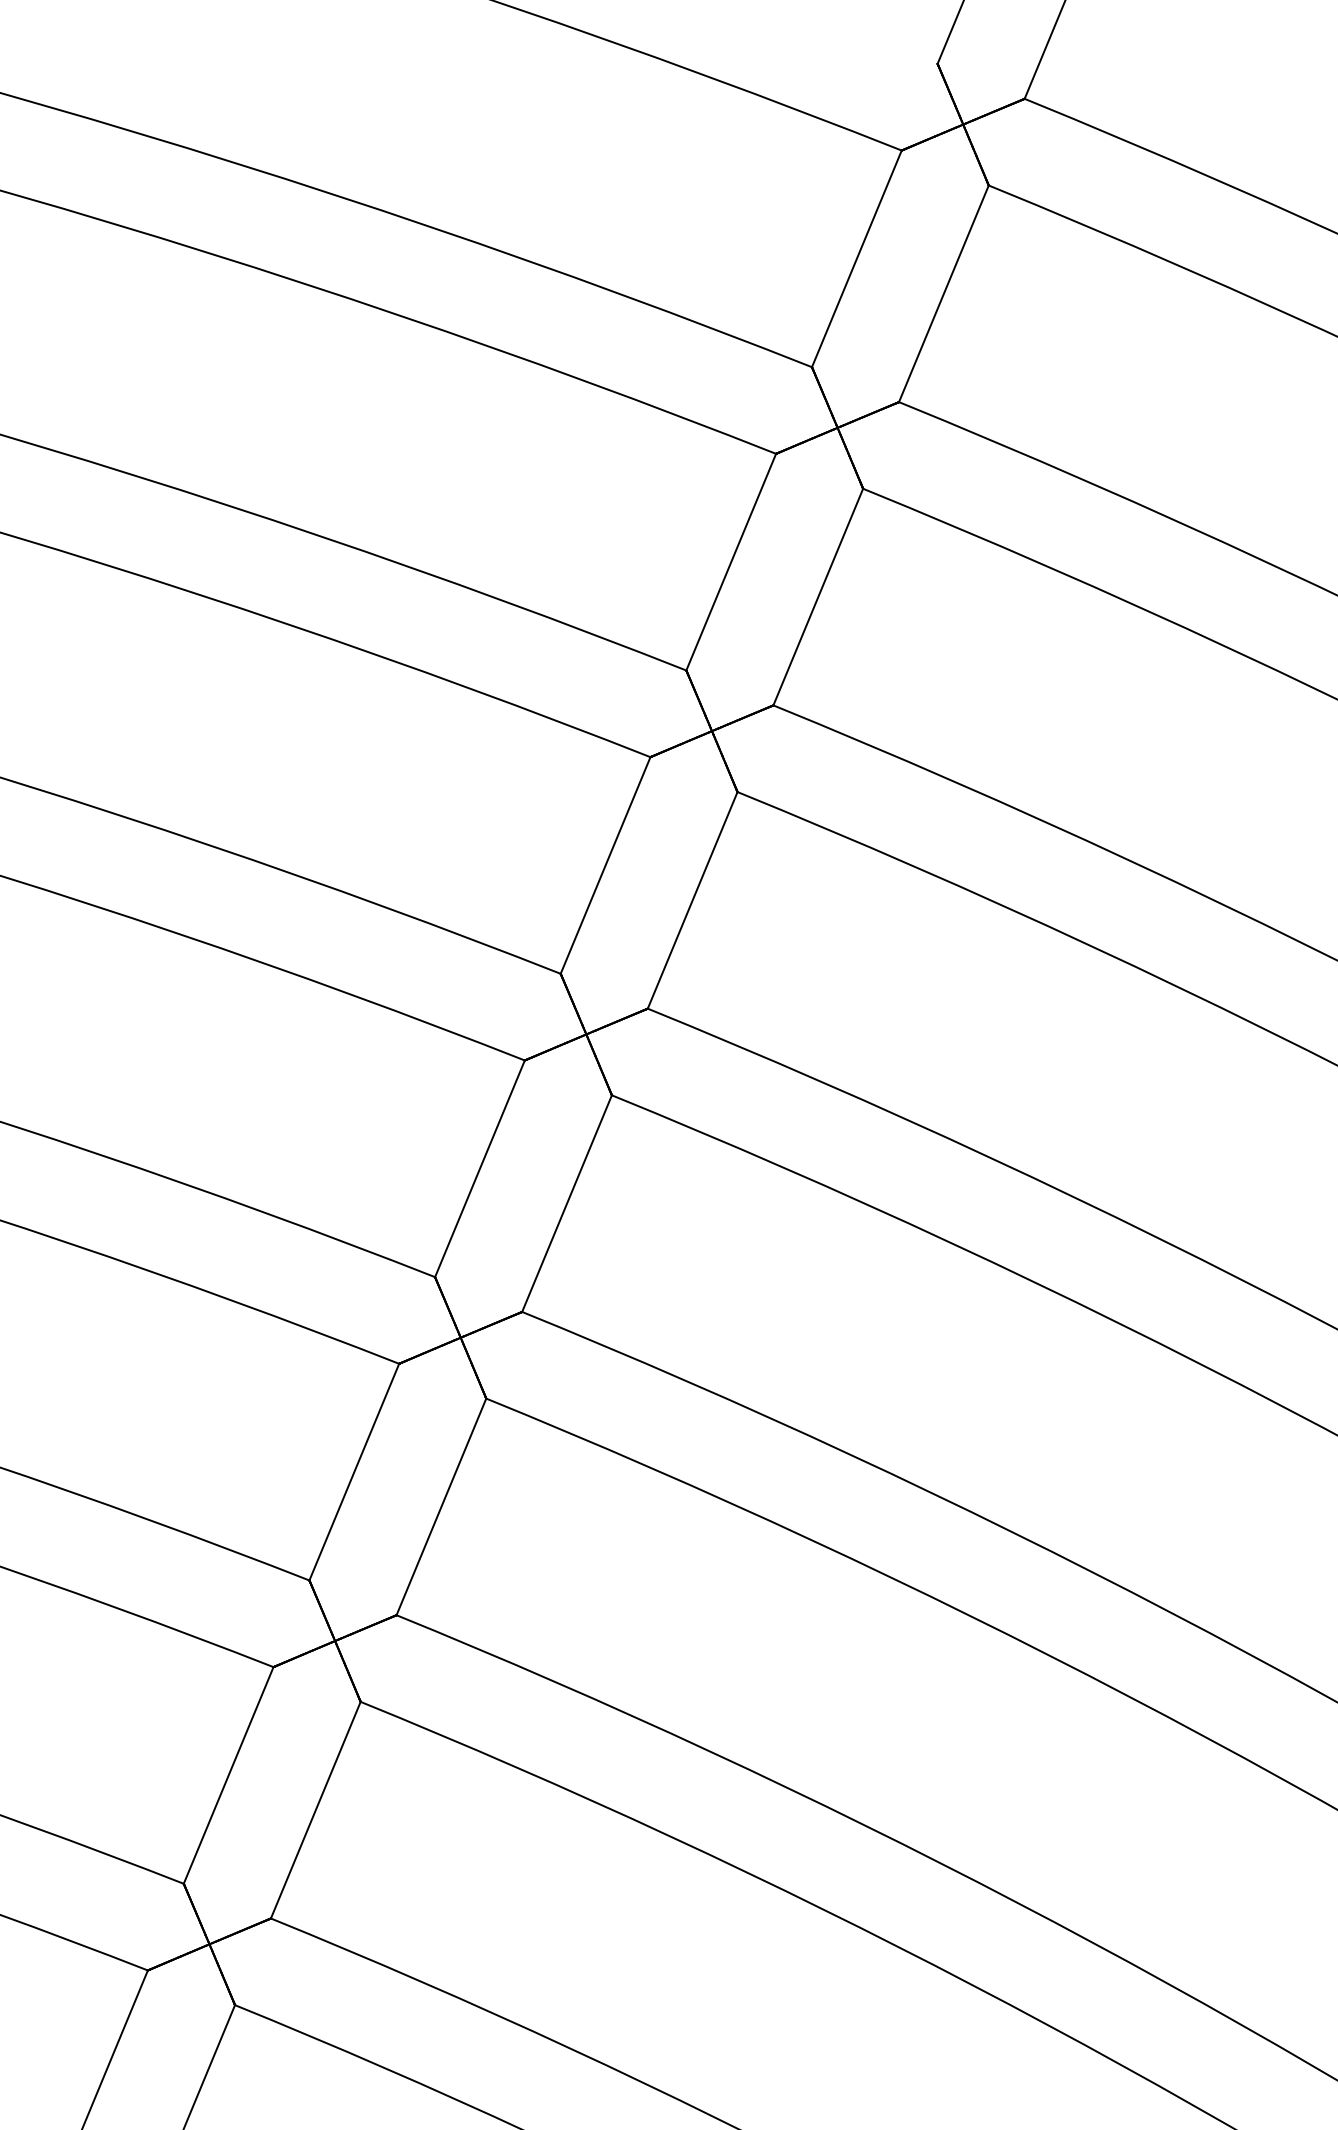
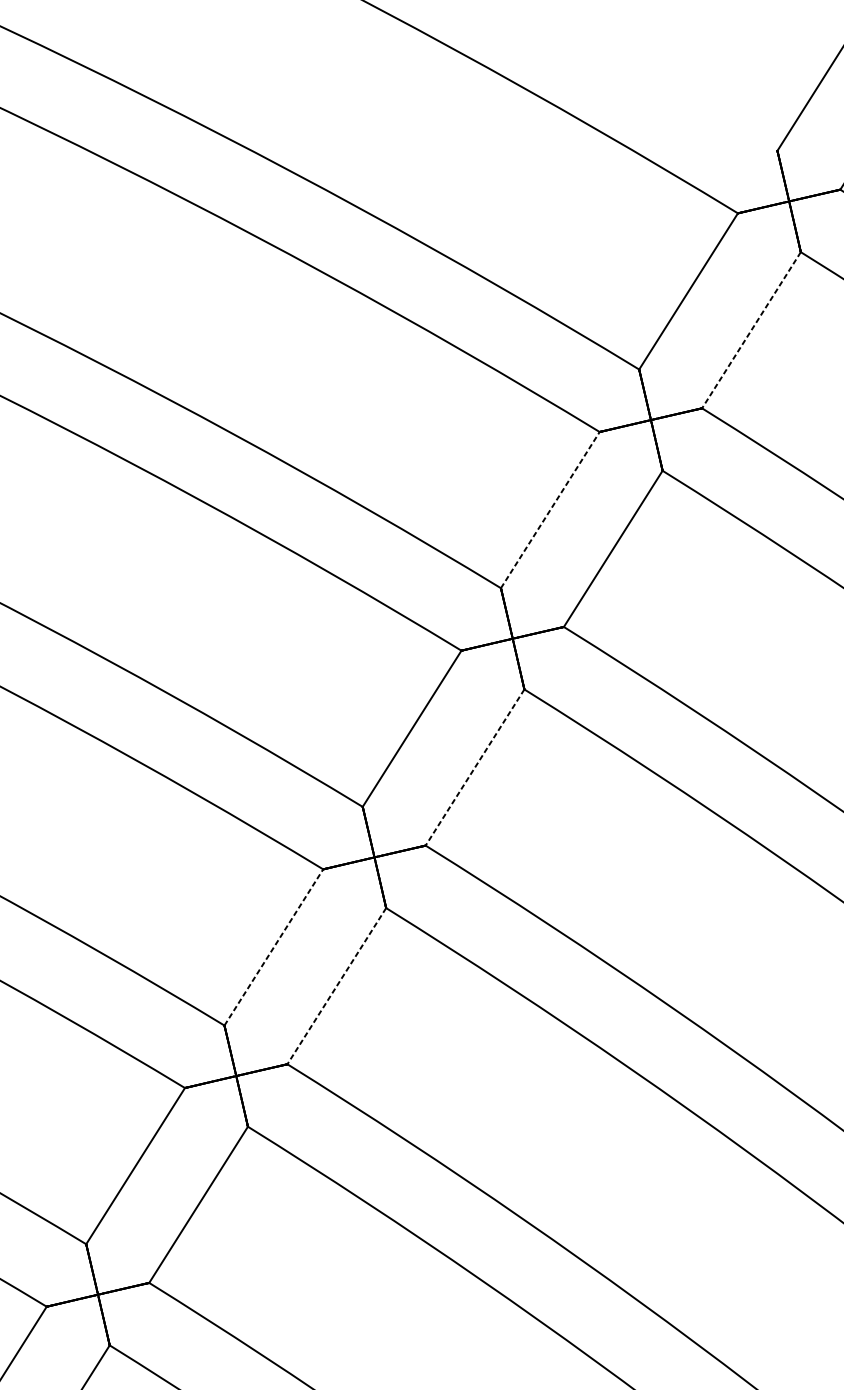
line: (943, 294) -> (751, 330), solid -> dashed
line: (731, 561) -> (550, 509), solid -> dashed
line: (692, 900) -> (474, 767), solid -> dashed
line: (480, 1168) -> (274, 947), solid -> dashed
line: (566, 1204) -> (336, 986), solid -> dashed

